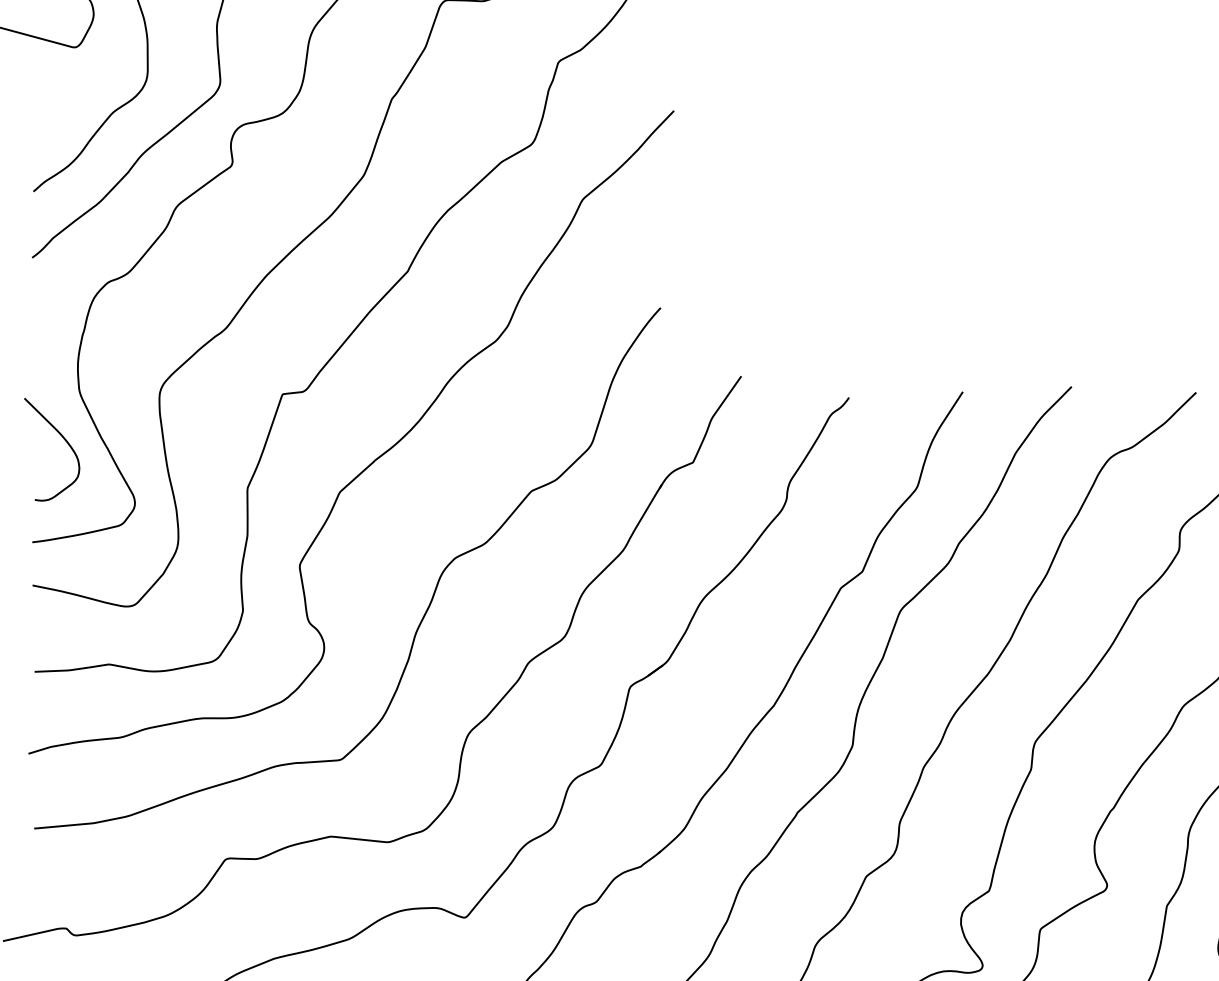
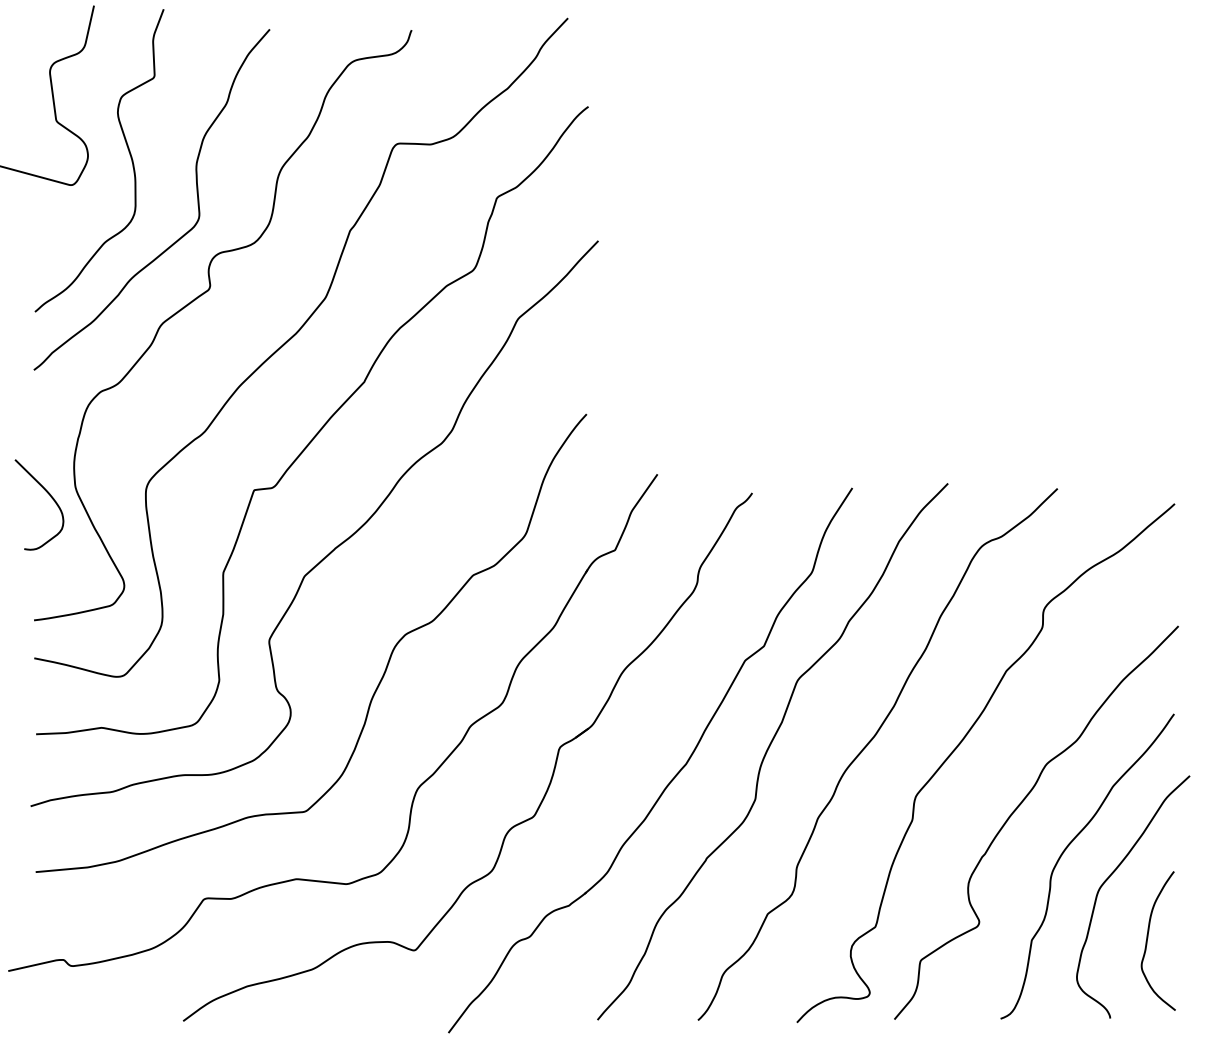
curve: (65, 442) -> (51, 498), moved

